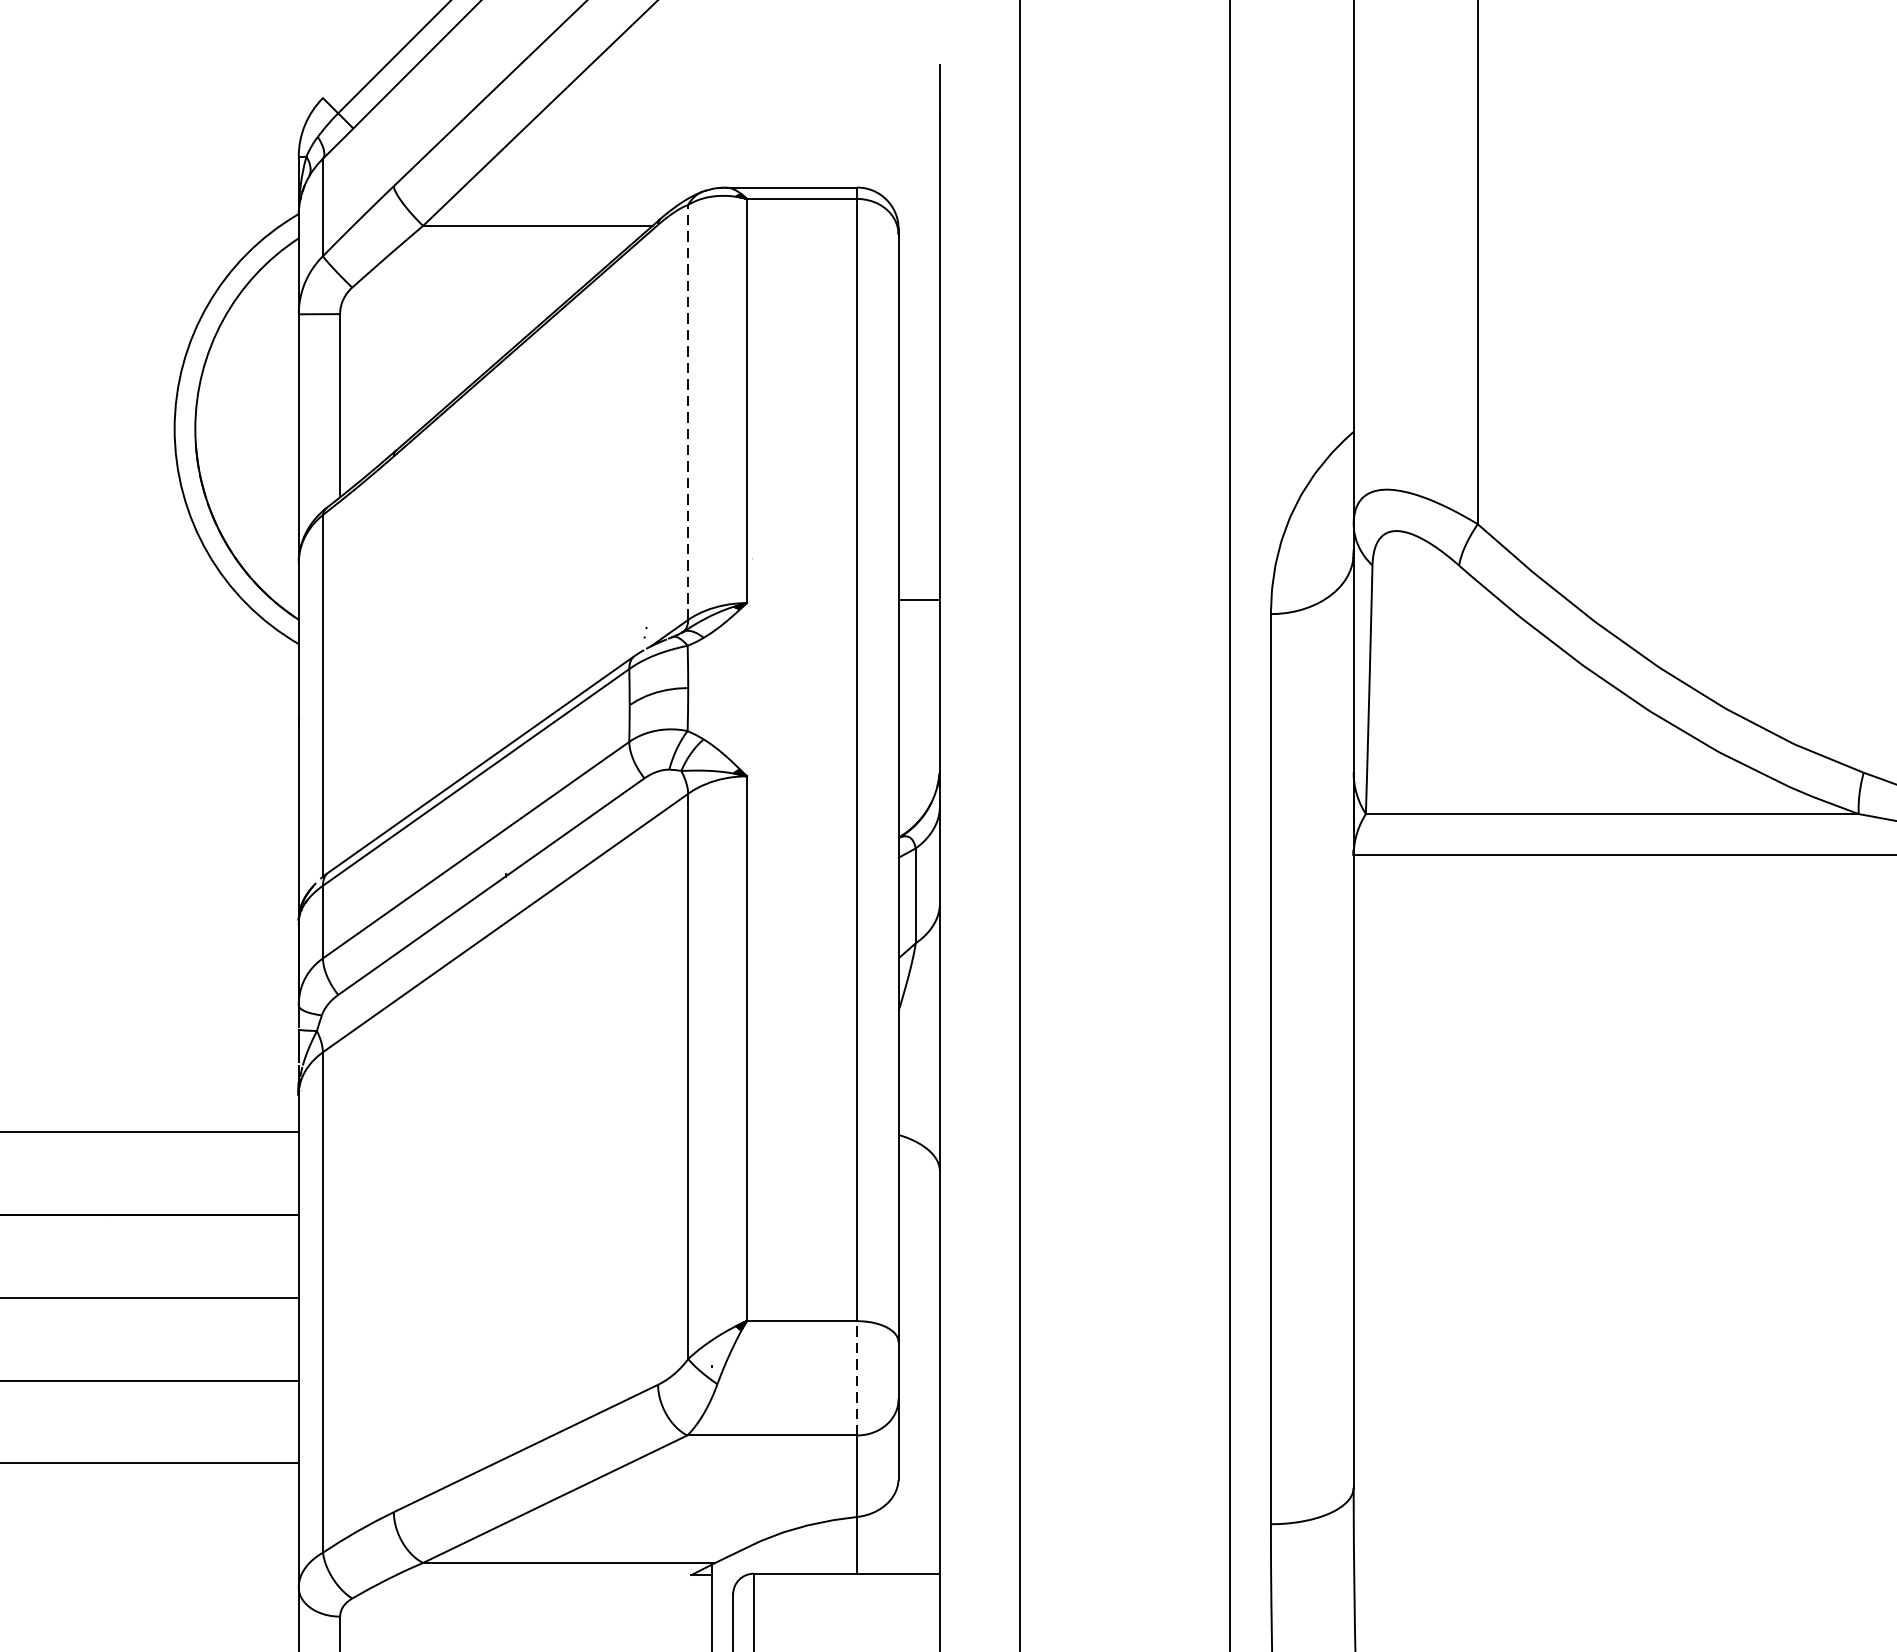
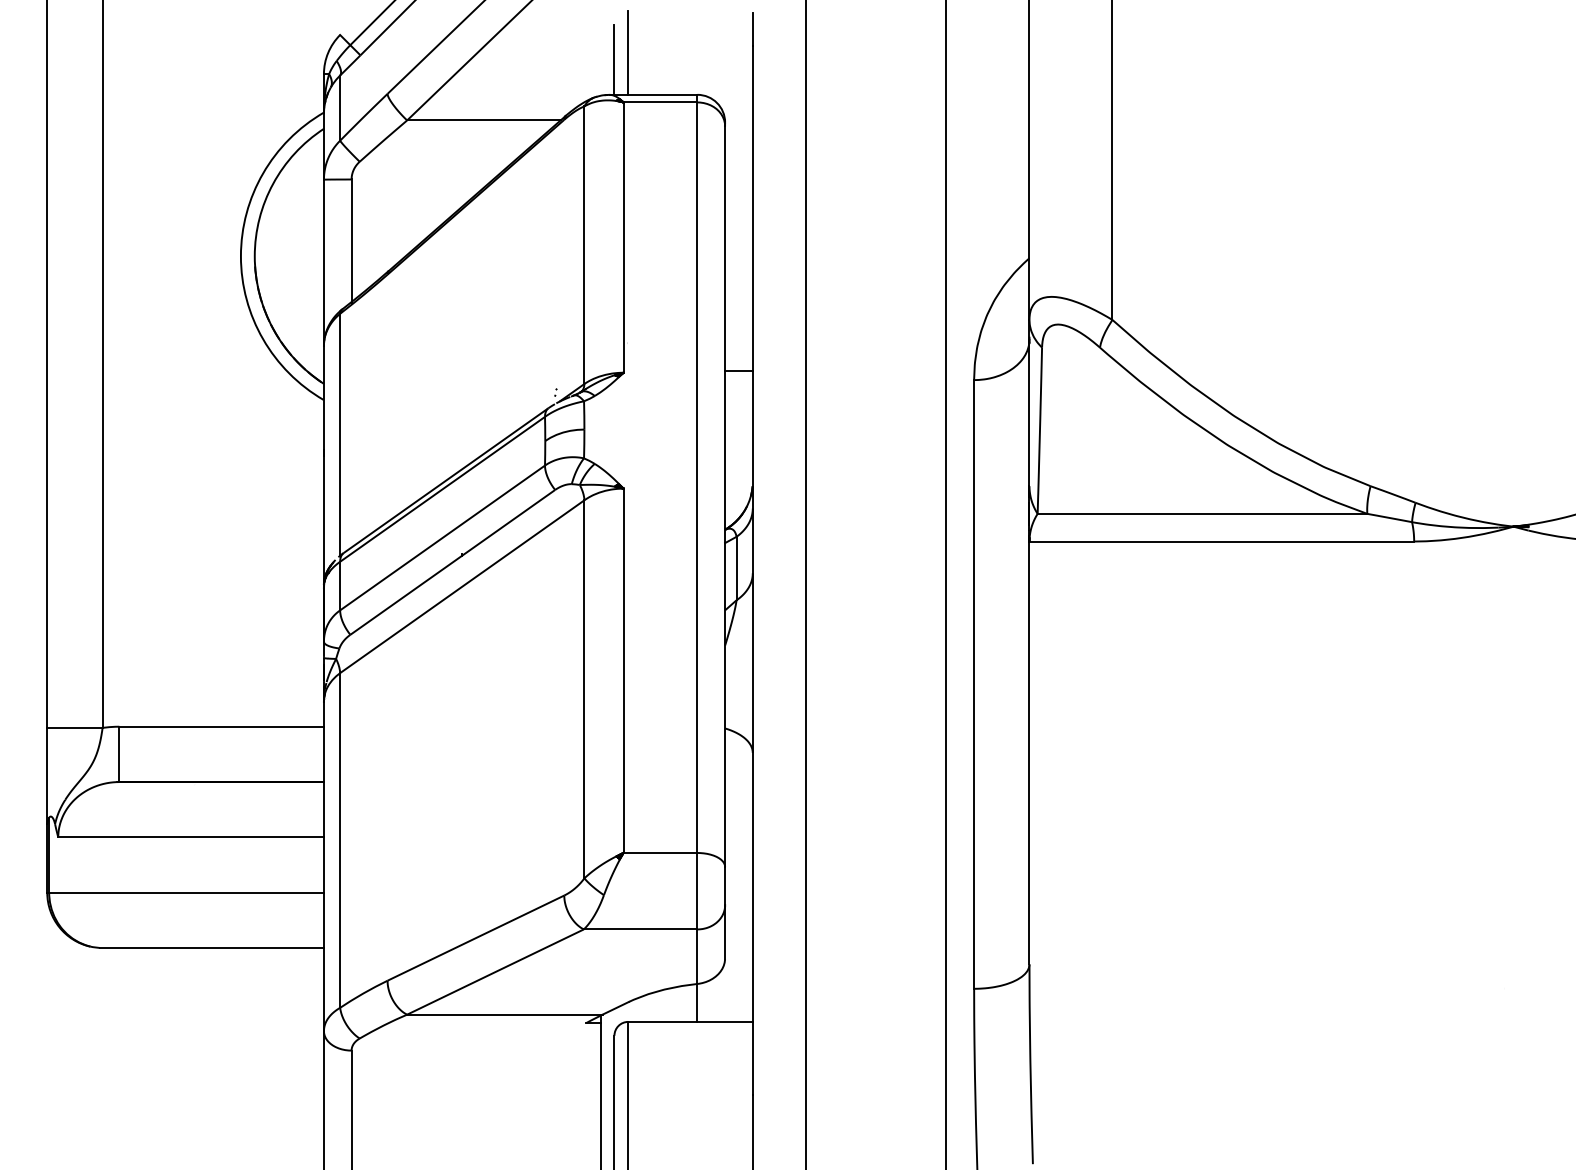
line: (754, 124) -> (628, 52), added
line: (733, 134) -> (614, 59), added
line: (688, 412) -> (584, 245), dashed -> solid
line: (857, 1377) -> (697, 890), dashed -> solid

